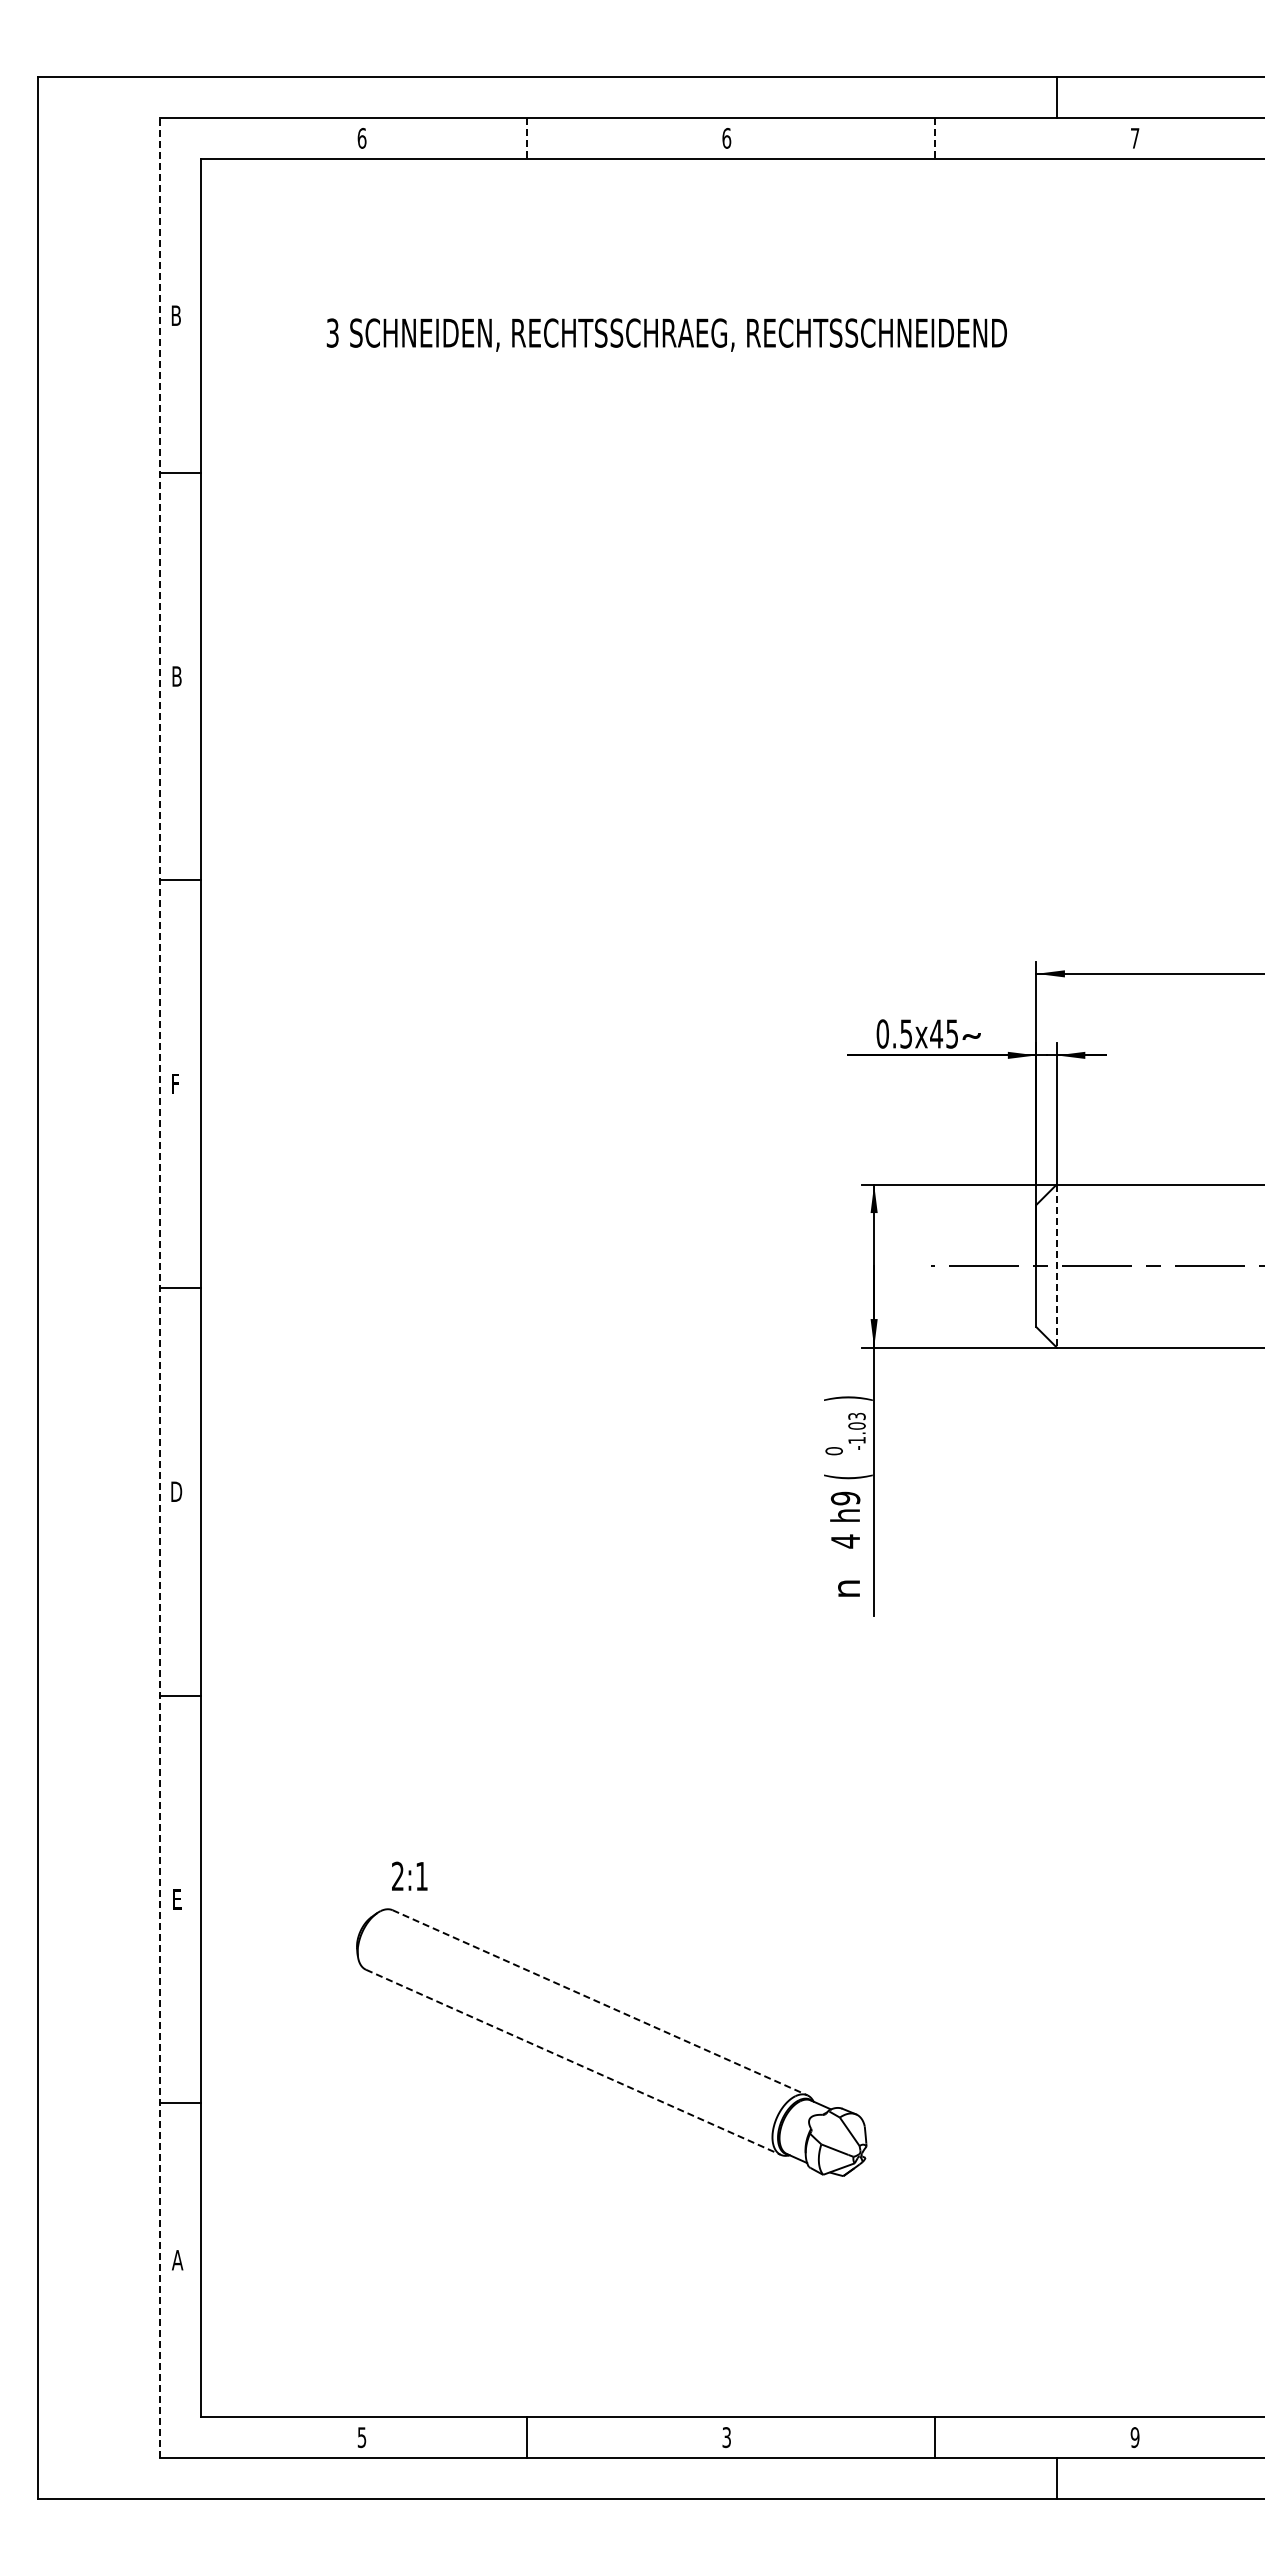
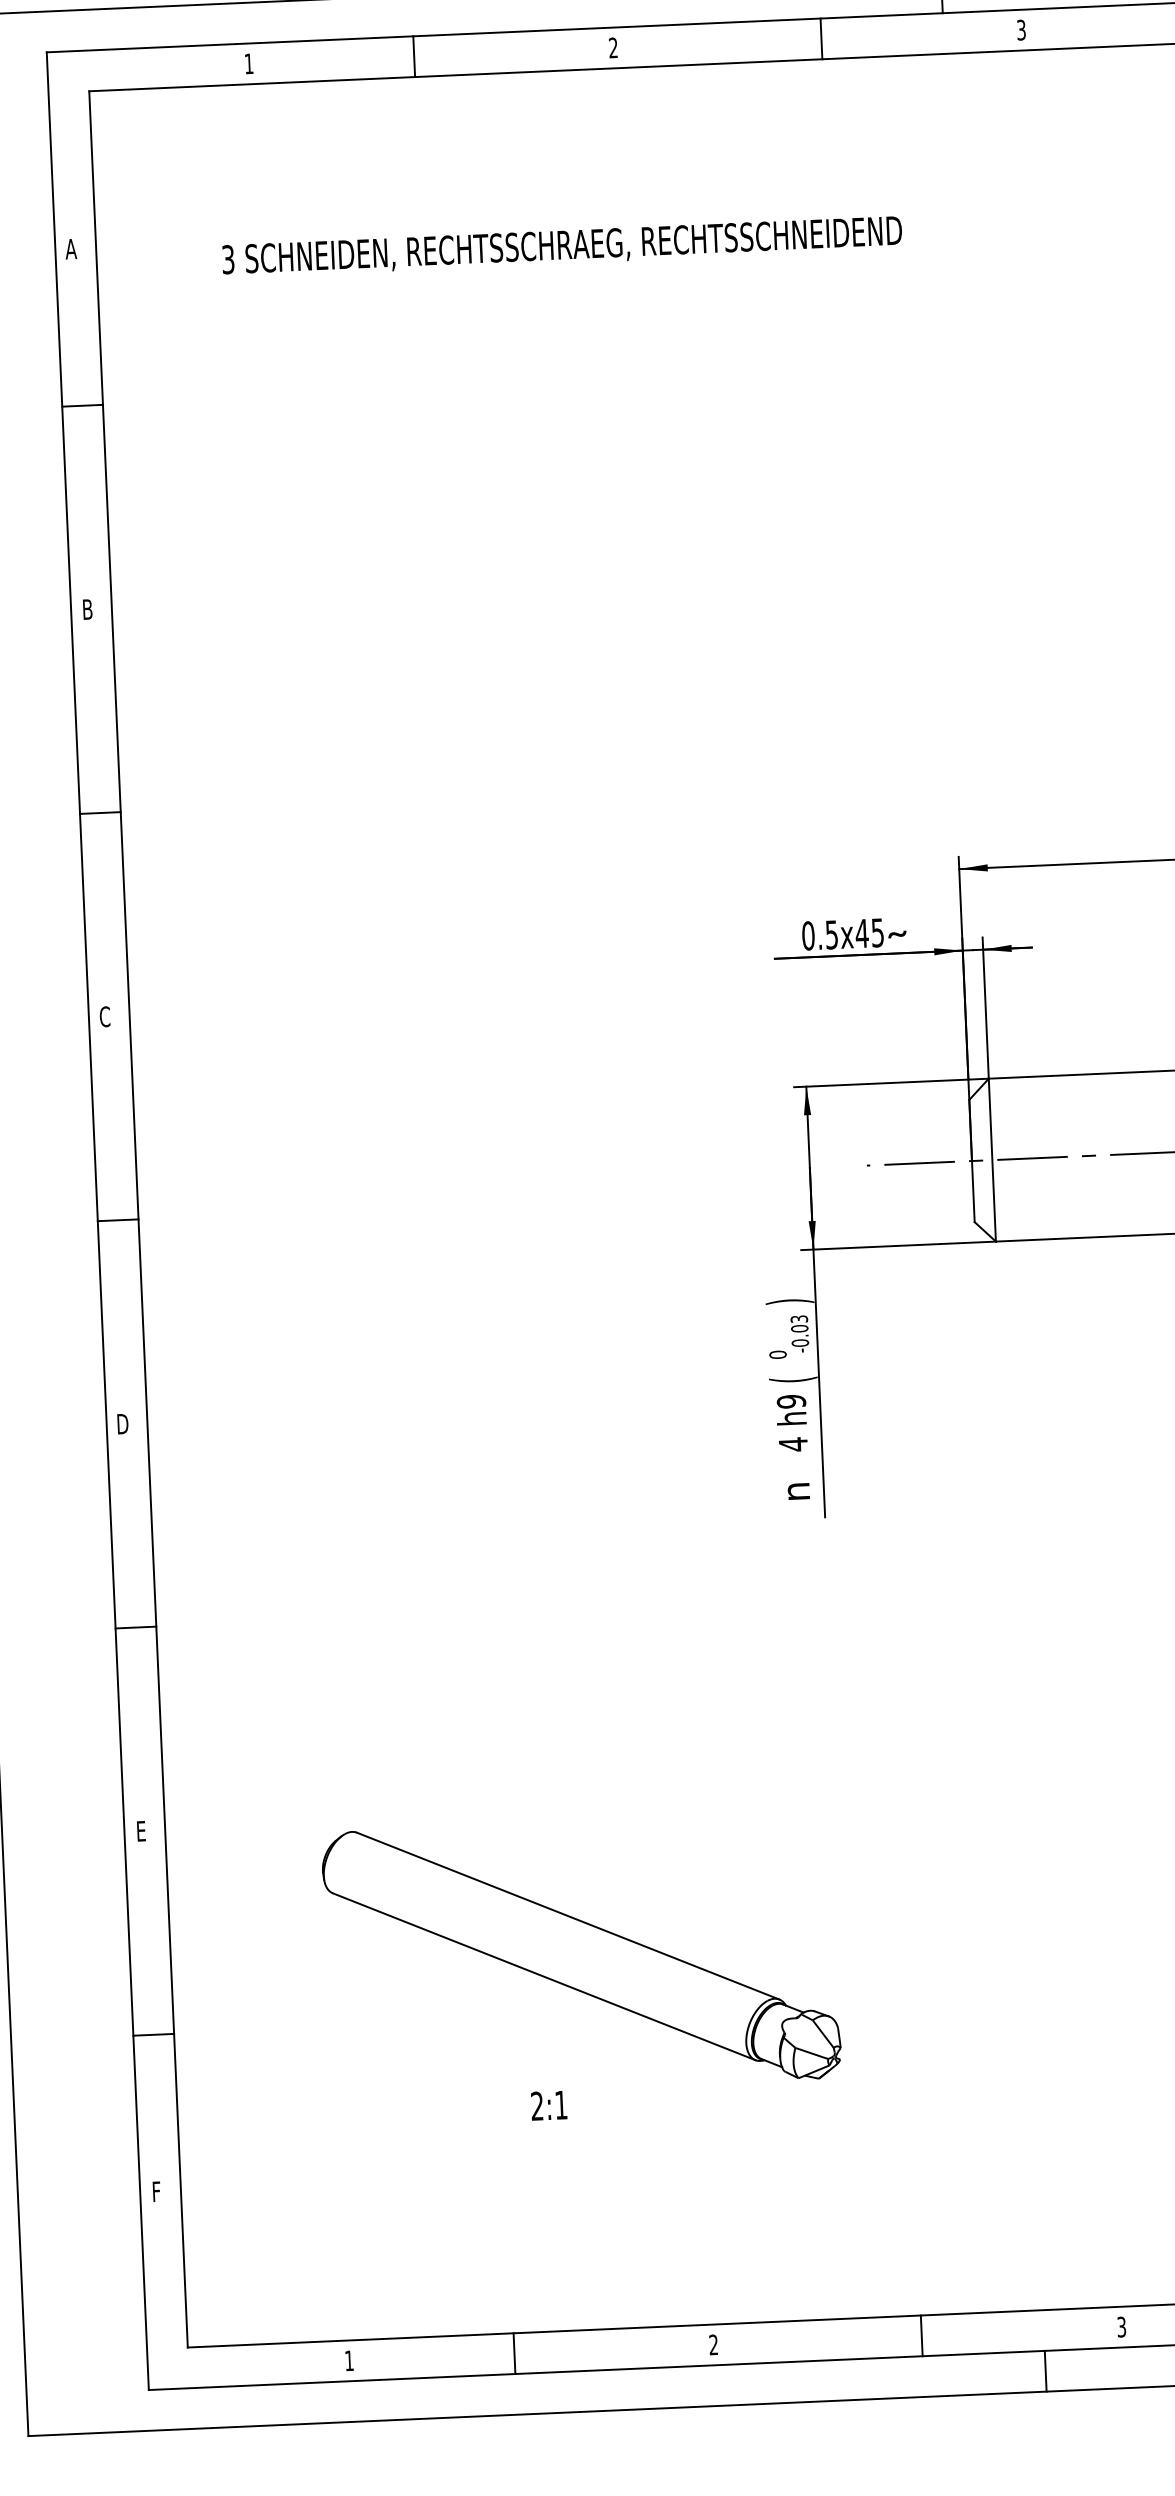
text: (361, 137) -> (248, 63), 6 -> 1
text: (726, 137) -> (613, 47), 6 -> 2
text: (1135, 137) -> (1021, 29), 7 -> 3
line: (527, 138) -> (414, 56), dashed -> solid
line: (934, 138) -> (820, 39), dashed -> solid
text: (175, 315) -> (70, 248), B -> A
text: (176, 1083) -> (104, 1016), F -> C
line: (1056, 1266) -> (992, 1160), dashed -> solid
line: (160, 1287) -> (97, 1220), dashed -> solid
text: (856, 1440) -> (799, 1343), -1.03 -> -0.03
text: (409, 1875) -> (548, 2104), moved
line: (600, 2002) -> (568, 1915), dashed -> solid
line: (573, 2062) -> (544, 1976), dashed -> solid
text: (177, 2260) -> (157, 2192), A -> F
text: (361, 2437) -> (348, 2360), 5 -> 1
text: (726, 2437) -> (713, 2344), 3 -> 2
text: (1134, 2437) -> (1121, 2327), 9 -> 3

